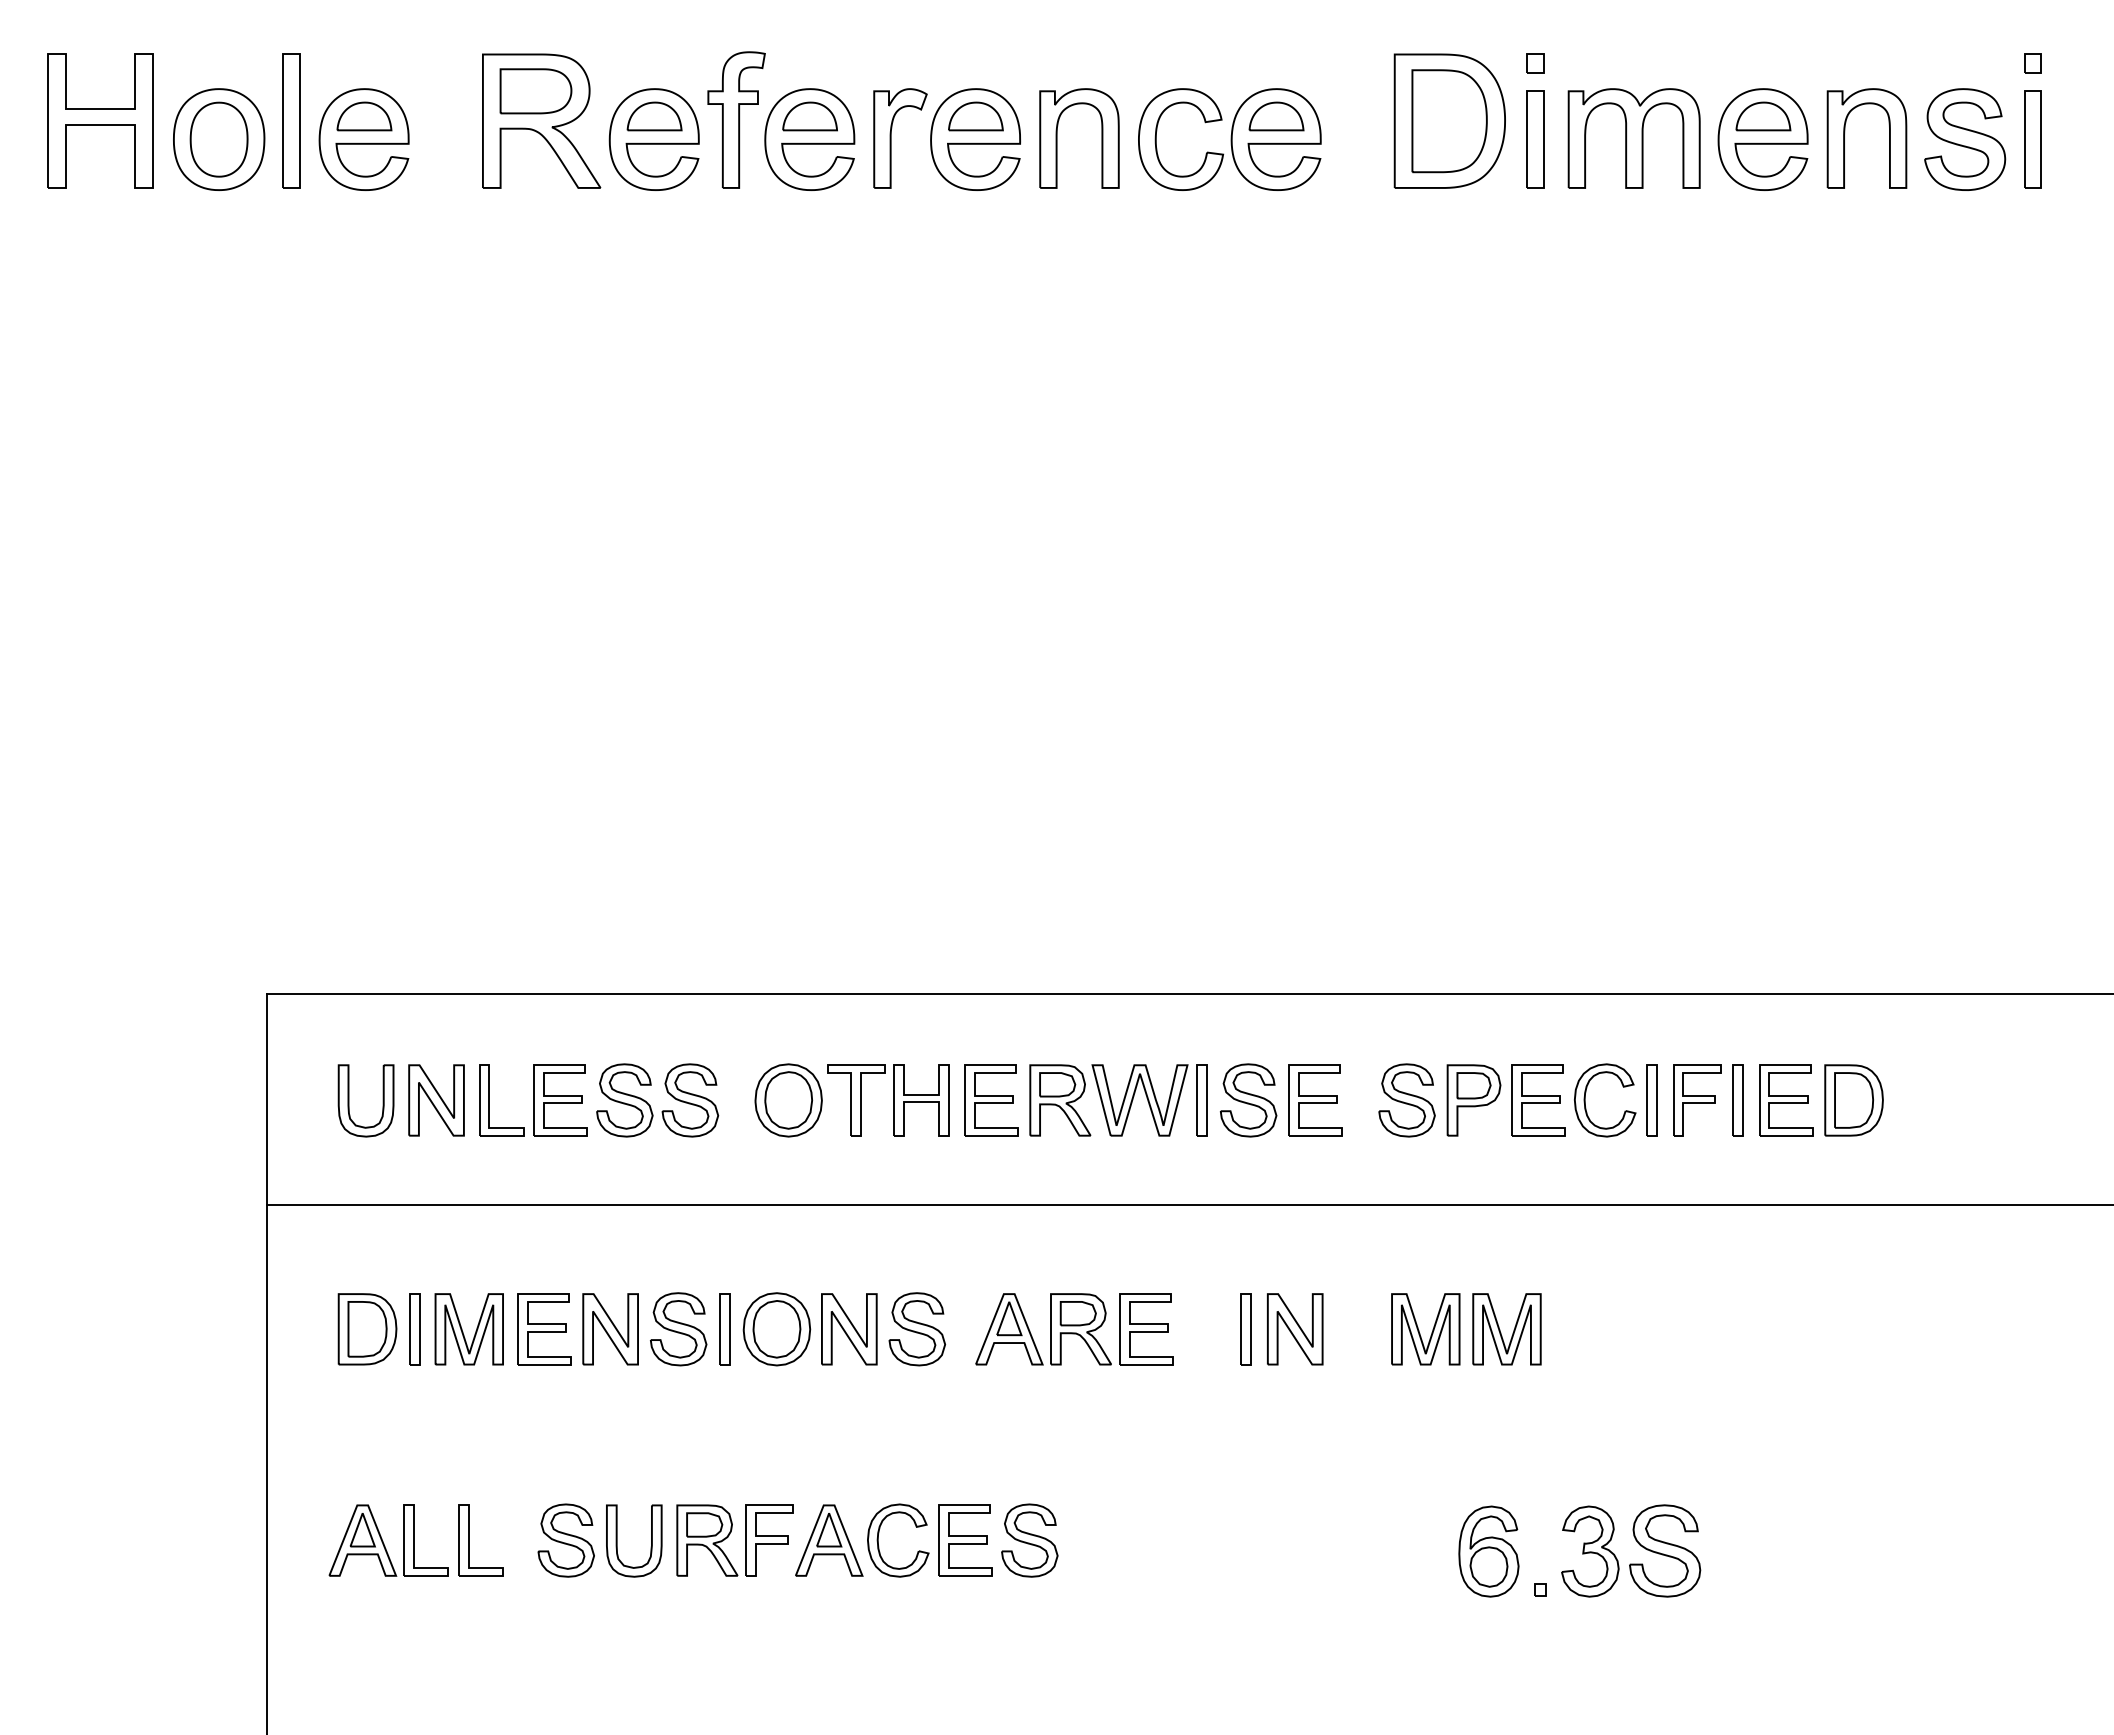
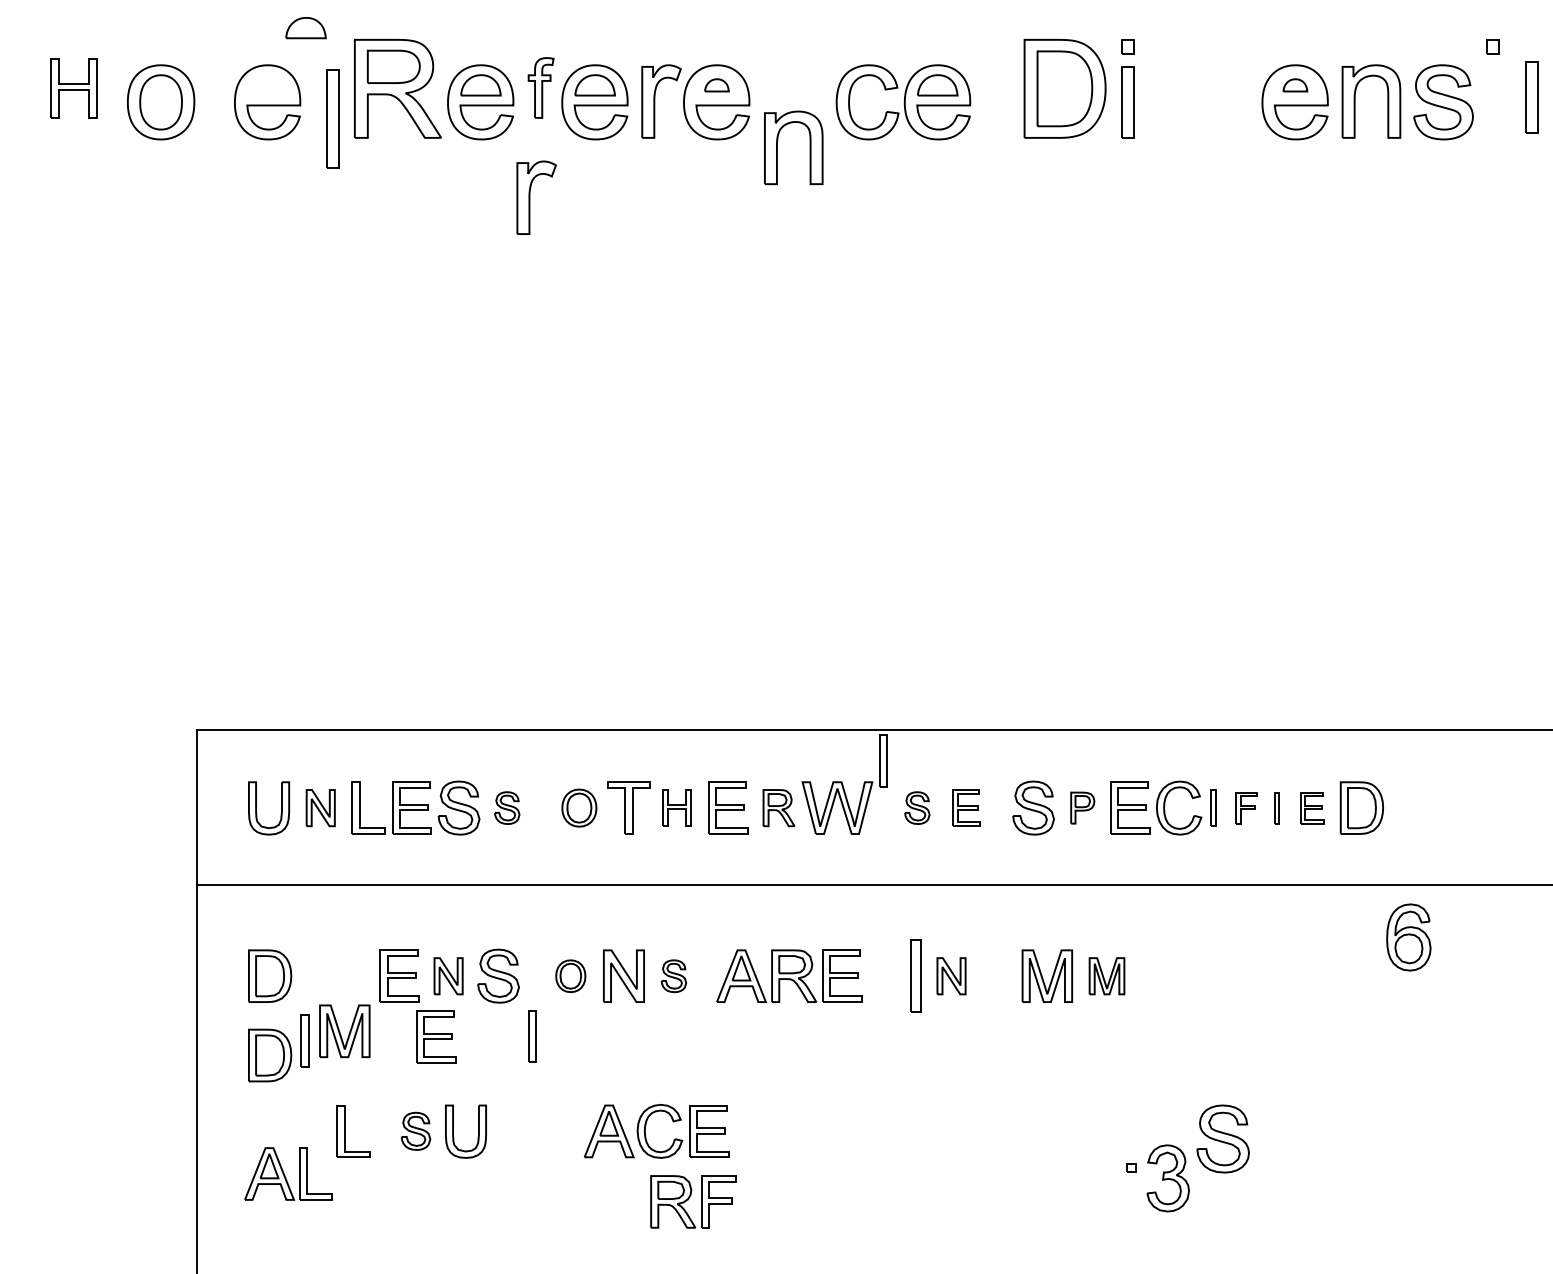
part: (364, 116) -> (306, 28), moved
part: (975, 116) -> (716, 85), size x0.6
part: (1763, 116) -> (1295, 85), size x0.6
part: (736, 119) -> (541, 87), size x0.6
part: (100, 120) -> (73, 88), size x0.6
part: (291, 120) -> (333, 118), moved
part: (1057, 138) -> (777, 147), moved
part: (1633, 138) -> (1199, 101), removed
part: (2032, 139) -> (1531, 97), moved
part: (721, 269) -> (530, 197), added
part: (436, 1100) -> (320, 808), size x0.7
part: (690, 1100) -> (507, 808), size x0.6
part: (788, 1100) -> (579, 808), size x0.7
part: (921, 1100) -> (676, 808), size x0.7
part: (1060, 1100) -> (779, 808), size x0.7
part: (1201, 1100) -> (882, 761), moved
part: (1248, 1100) -> (917, 808), size x0.6
part: (1315, 1100) -> (966, 808), size x0.7
part: (1473, 1100) -> (1082, 808), size x0.6
part: (1651, 1100) -> (1213, 808), size x0.7
part: (1697, 1100) -> (1246, 808), size x0.6
part: (1737, 1100) -> (1276, 808), size x0.6
part: (1786, 1100) -> (1312, 808), size x0.6
part: (414, 1329) -> (304, 1040), moved
part: (468, 1329) -> (344, 1031), moved
part: (610, 1329) -> (448, 976), size x0.7
part: (724, 1329) -> (532, 1036), moved
part: (776, 1329) -> (570, 976), size x0.6
part: (917, 1329) -> (674, 976), size x0.6
part: (1245, 1329) -> (914, 976), size x1.4
part: (1295, 1329) -> (951, 976), size x0.7
part: (1506, 1329) -> (1106, 976), size x0.7
part: (594, 1412) -> (436, 1037), added
part: (367, 1437) -> (270, 1055), added
part: (728, 1537) -> (688, 1199), moved
part: (388, 1540) -> (288, 1173), moved
part: (565, 1540) -> (415, 1131), size x0.7
part: (1029, 1540) -> (756, 1131), removed
part: (1488, 1551) -> (1408, 937), moved
part: (1590, 1551) -> (1168, 1178), moved

